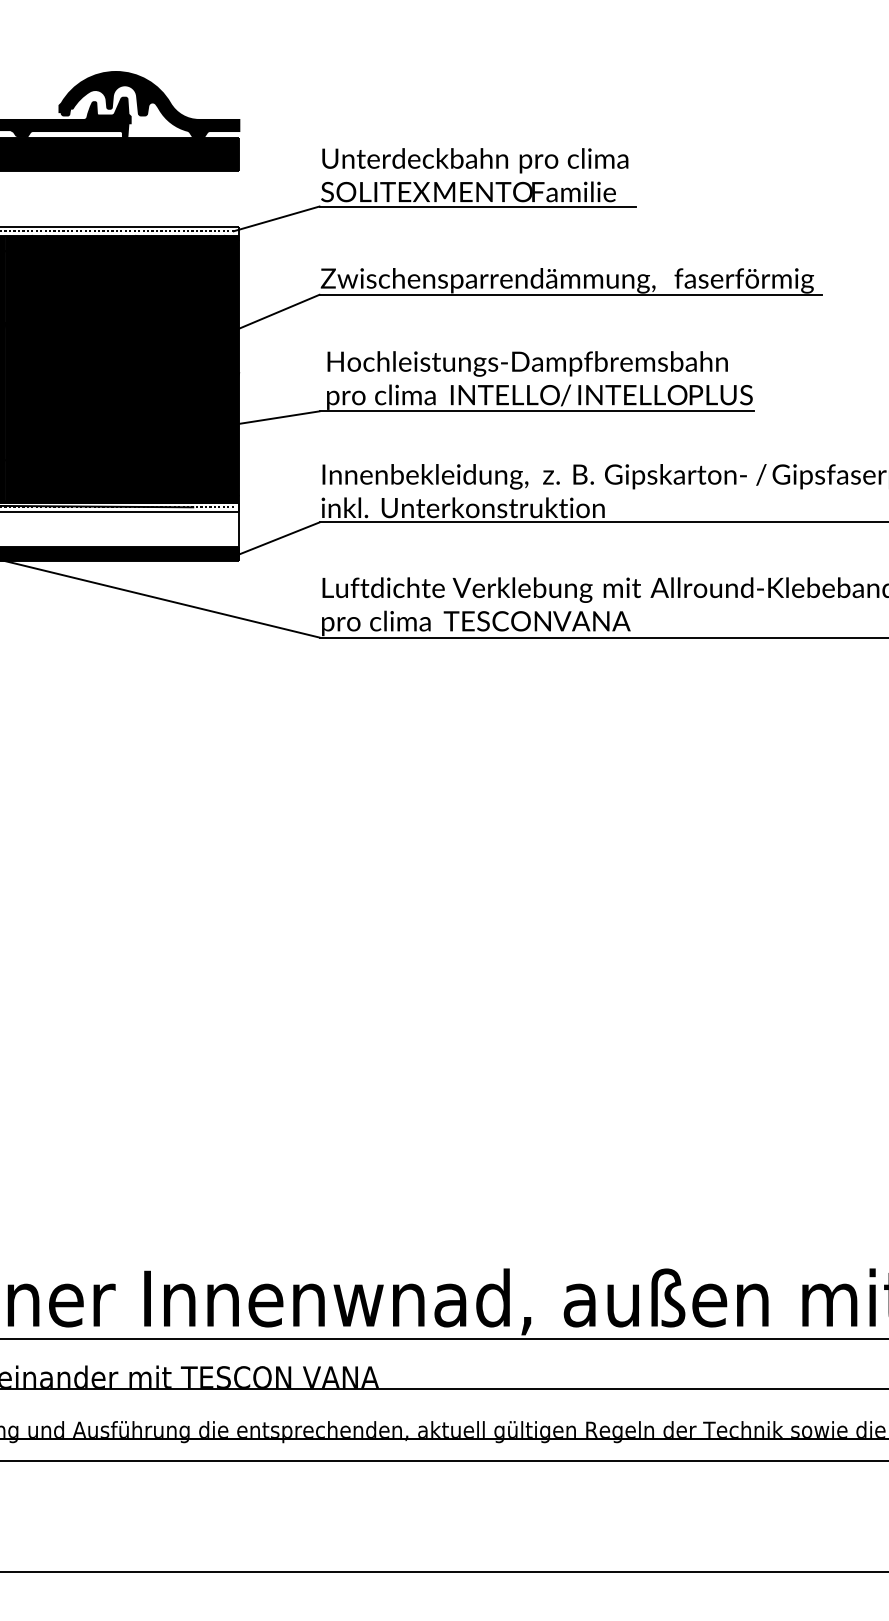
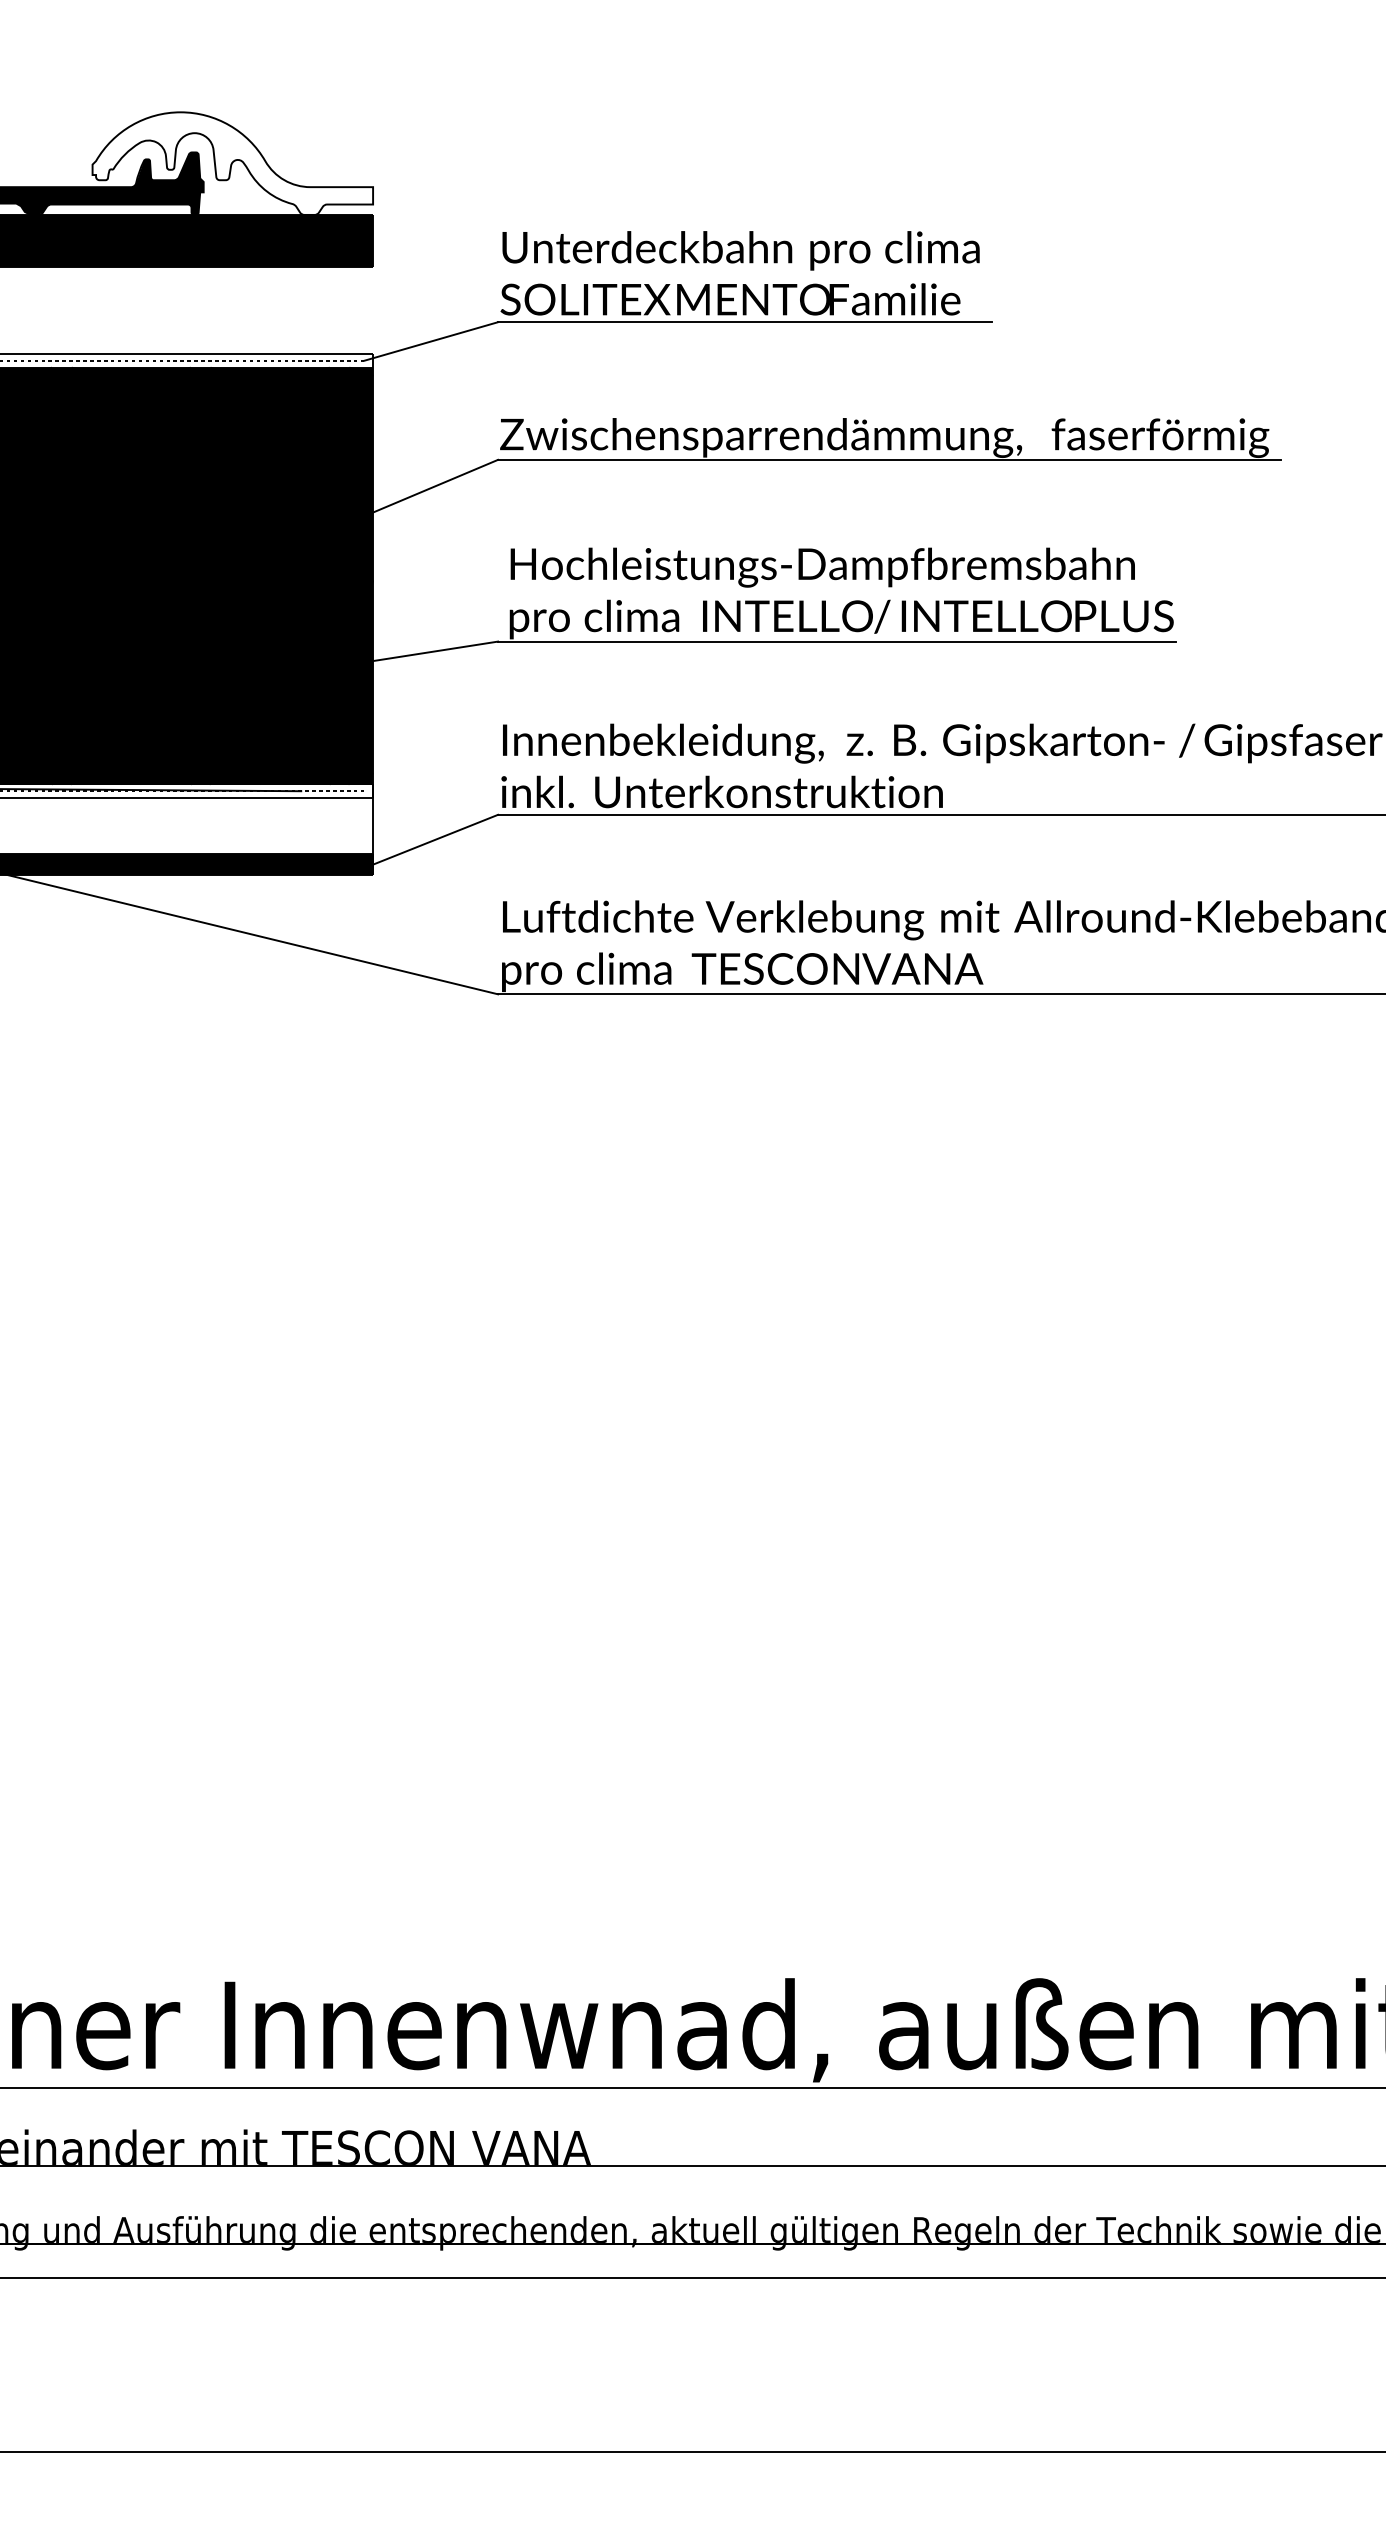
fill: (149, 104) -> (232, 163), removed

